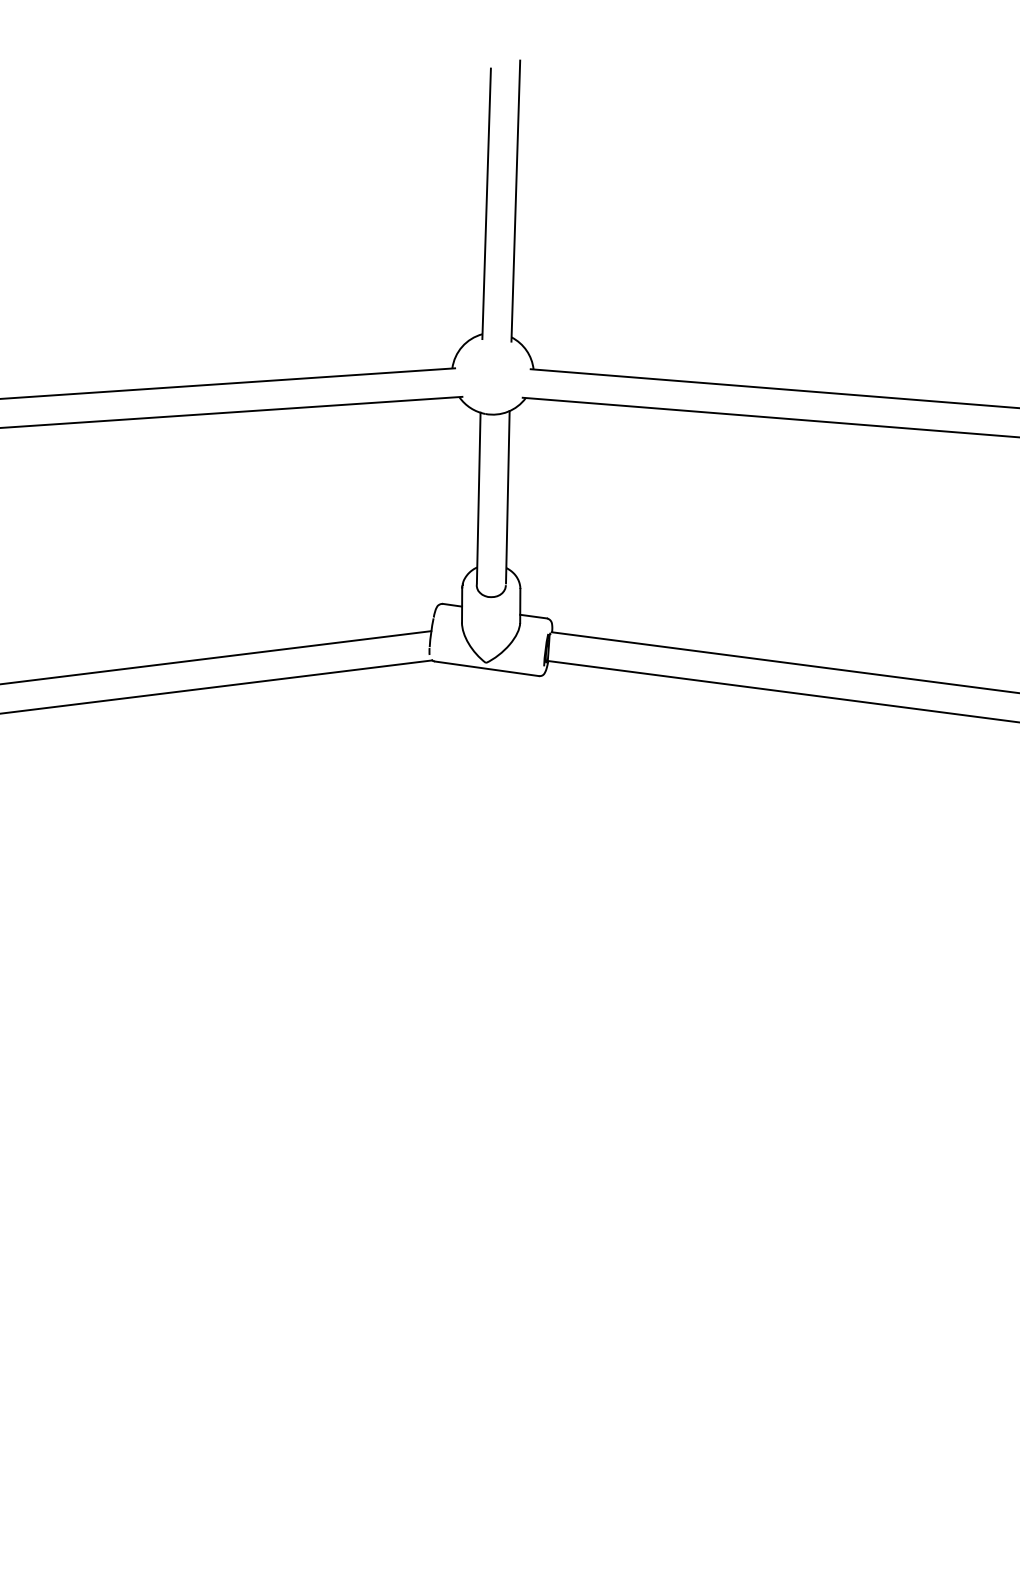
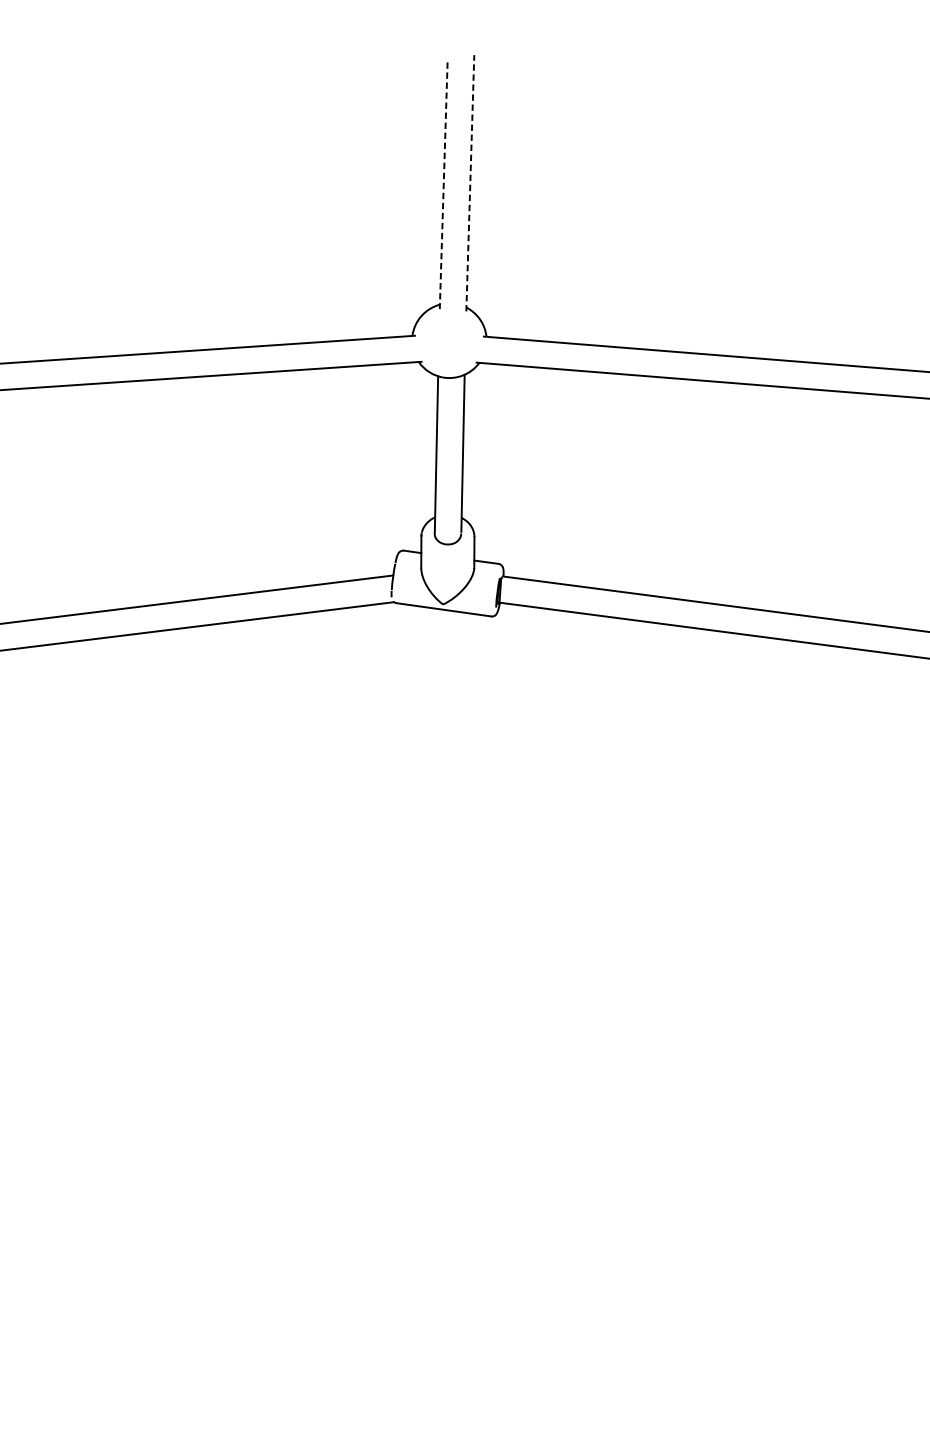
line: (515, 201) -> (470, 183), solid -> dashed
line: (486, 204) -> (443, 186), solid -> dashed

